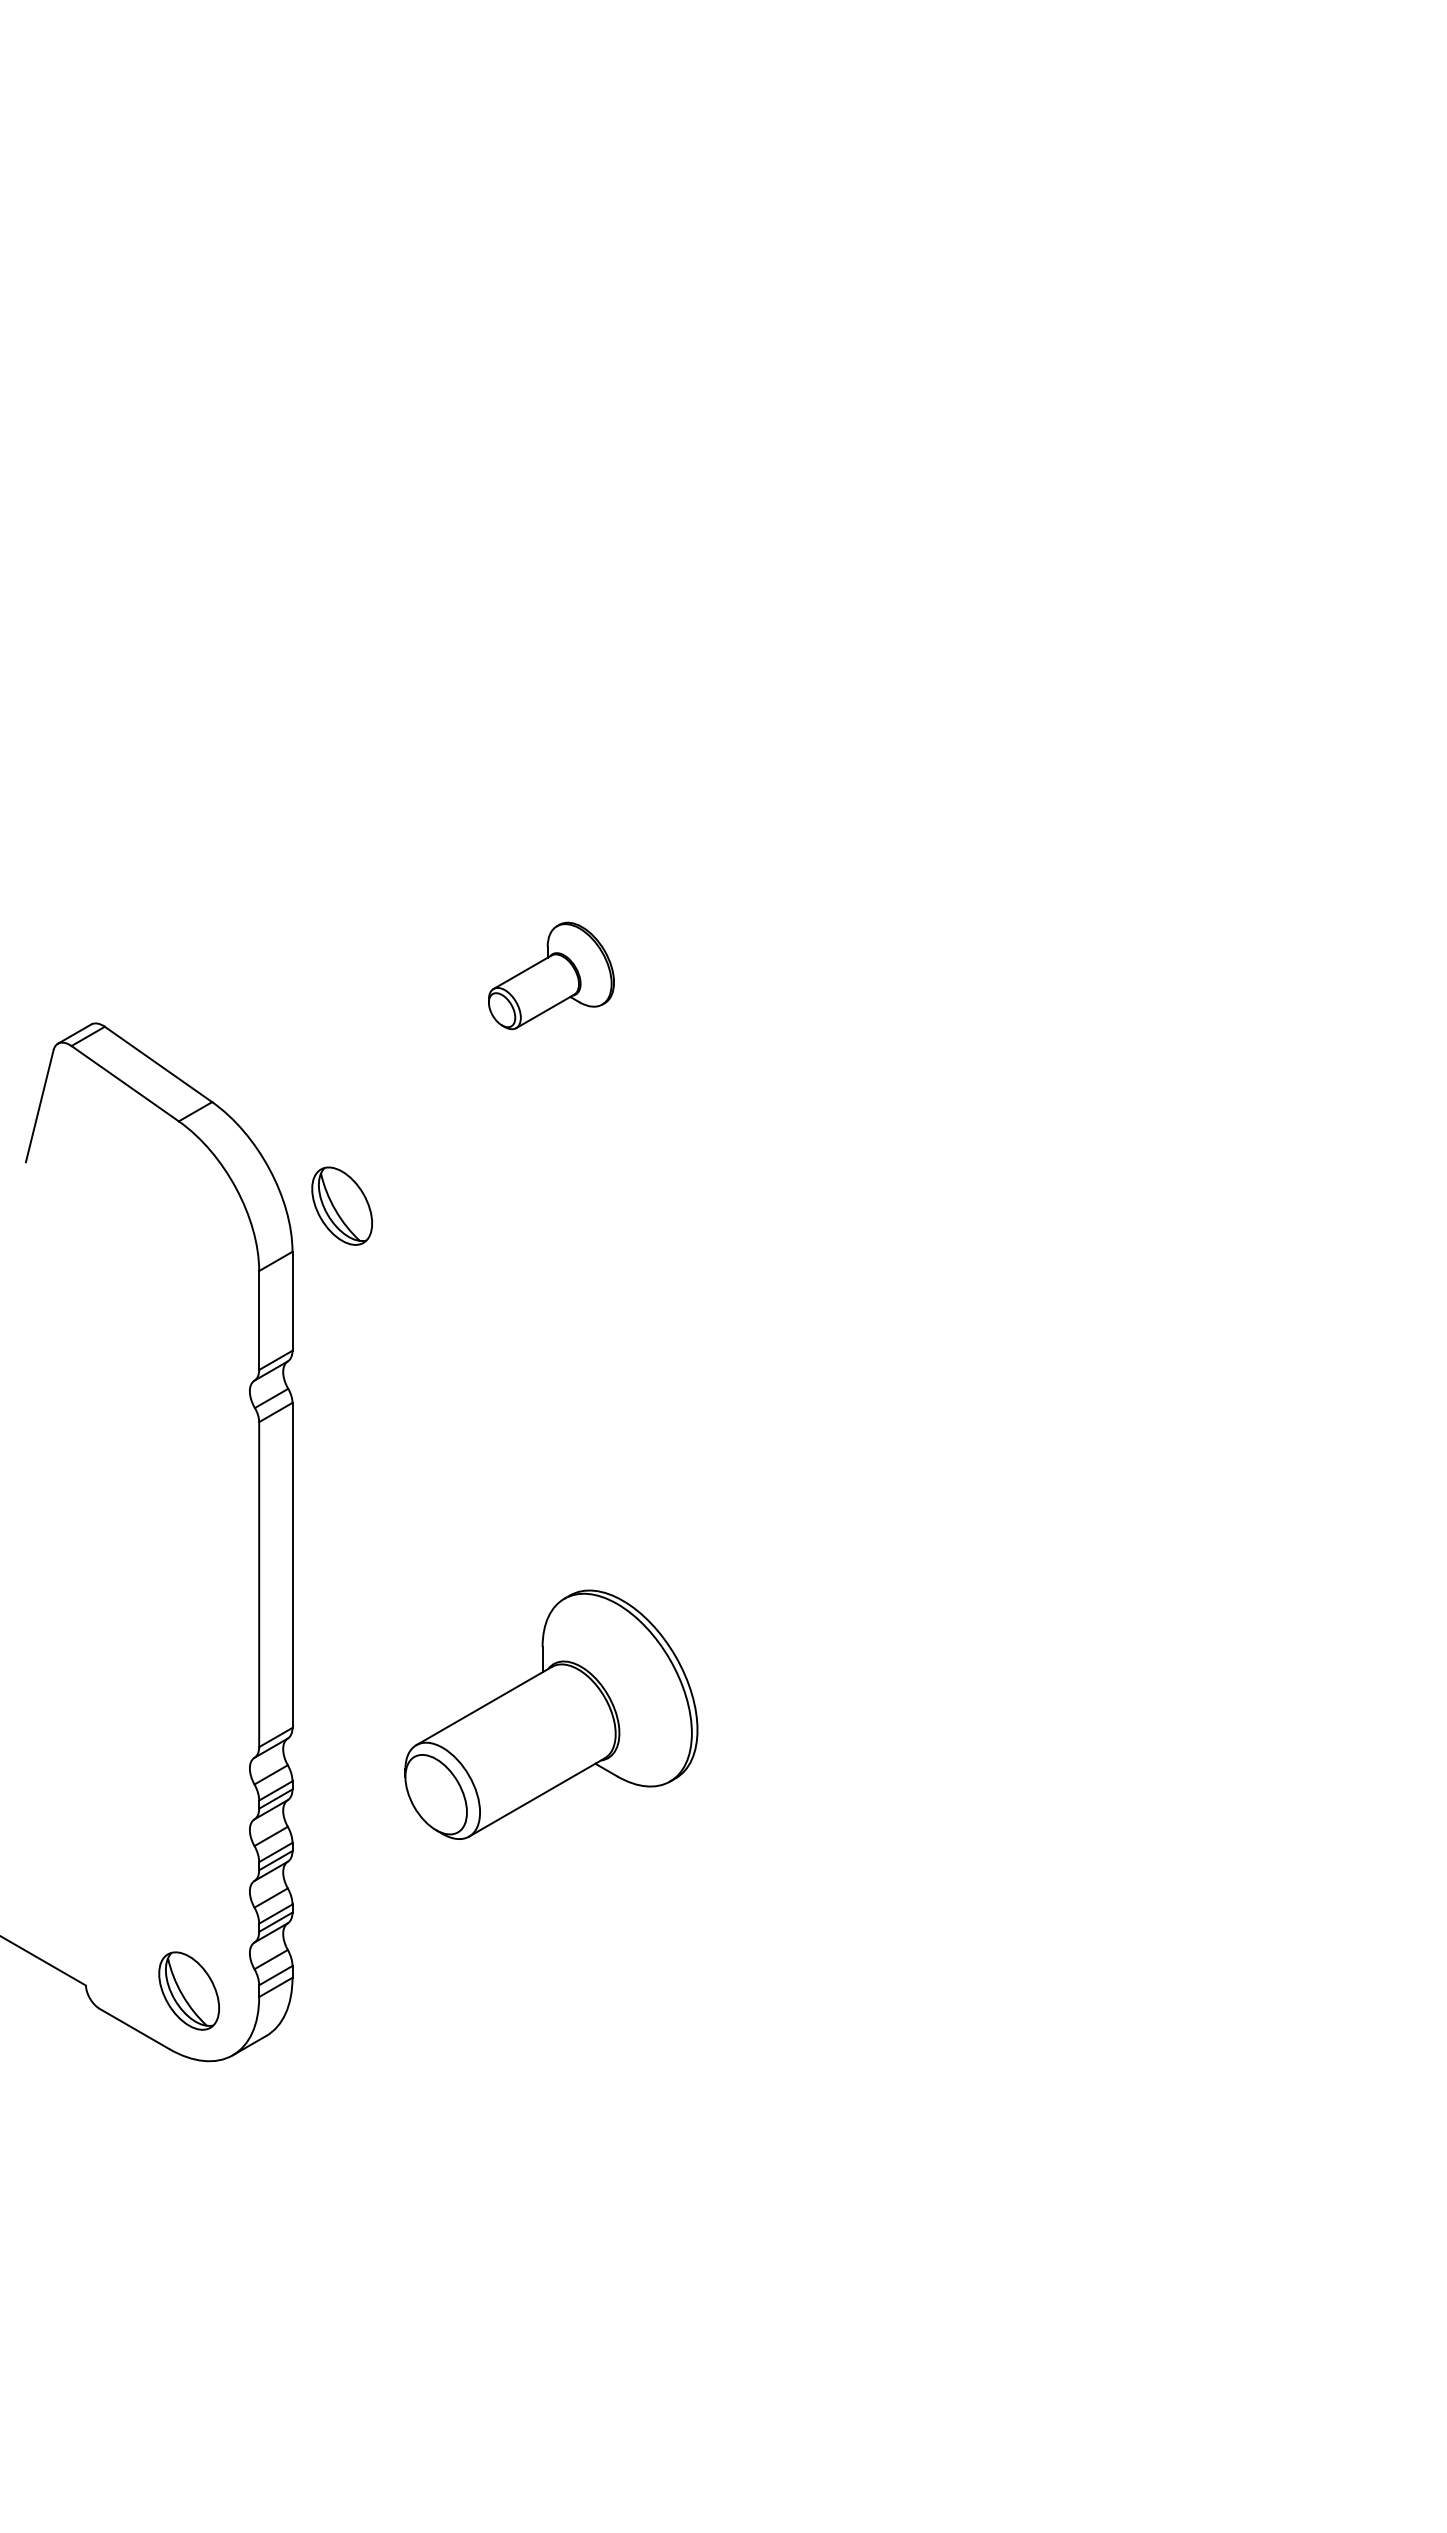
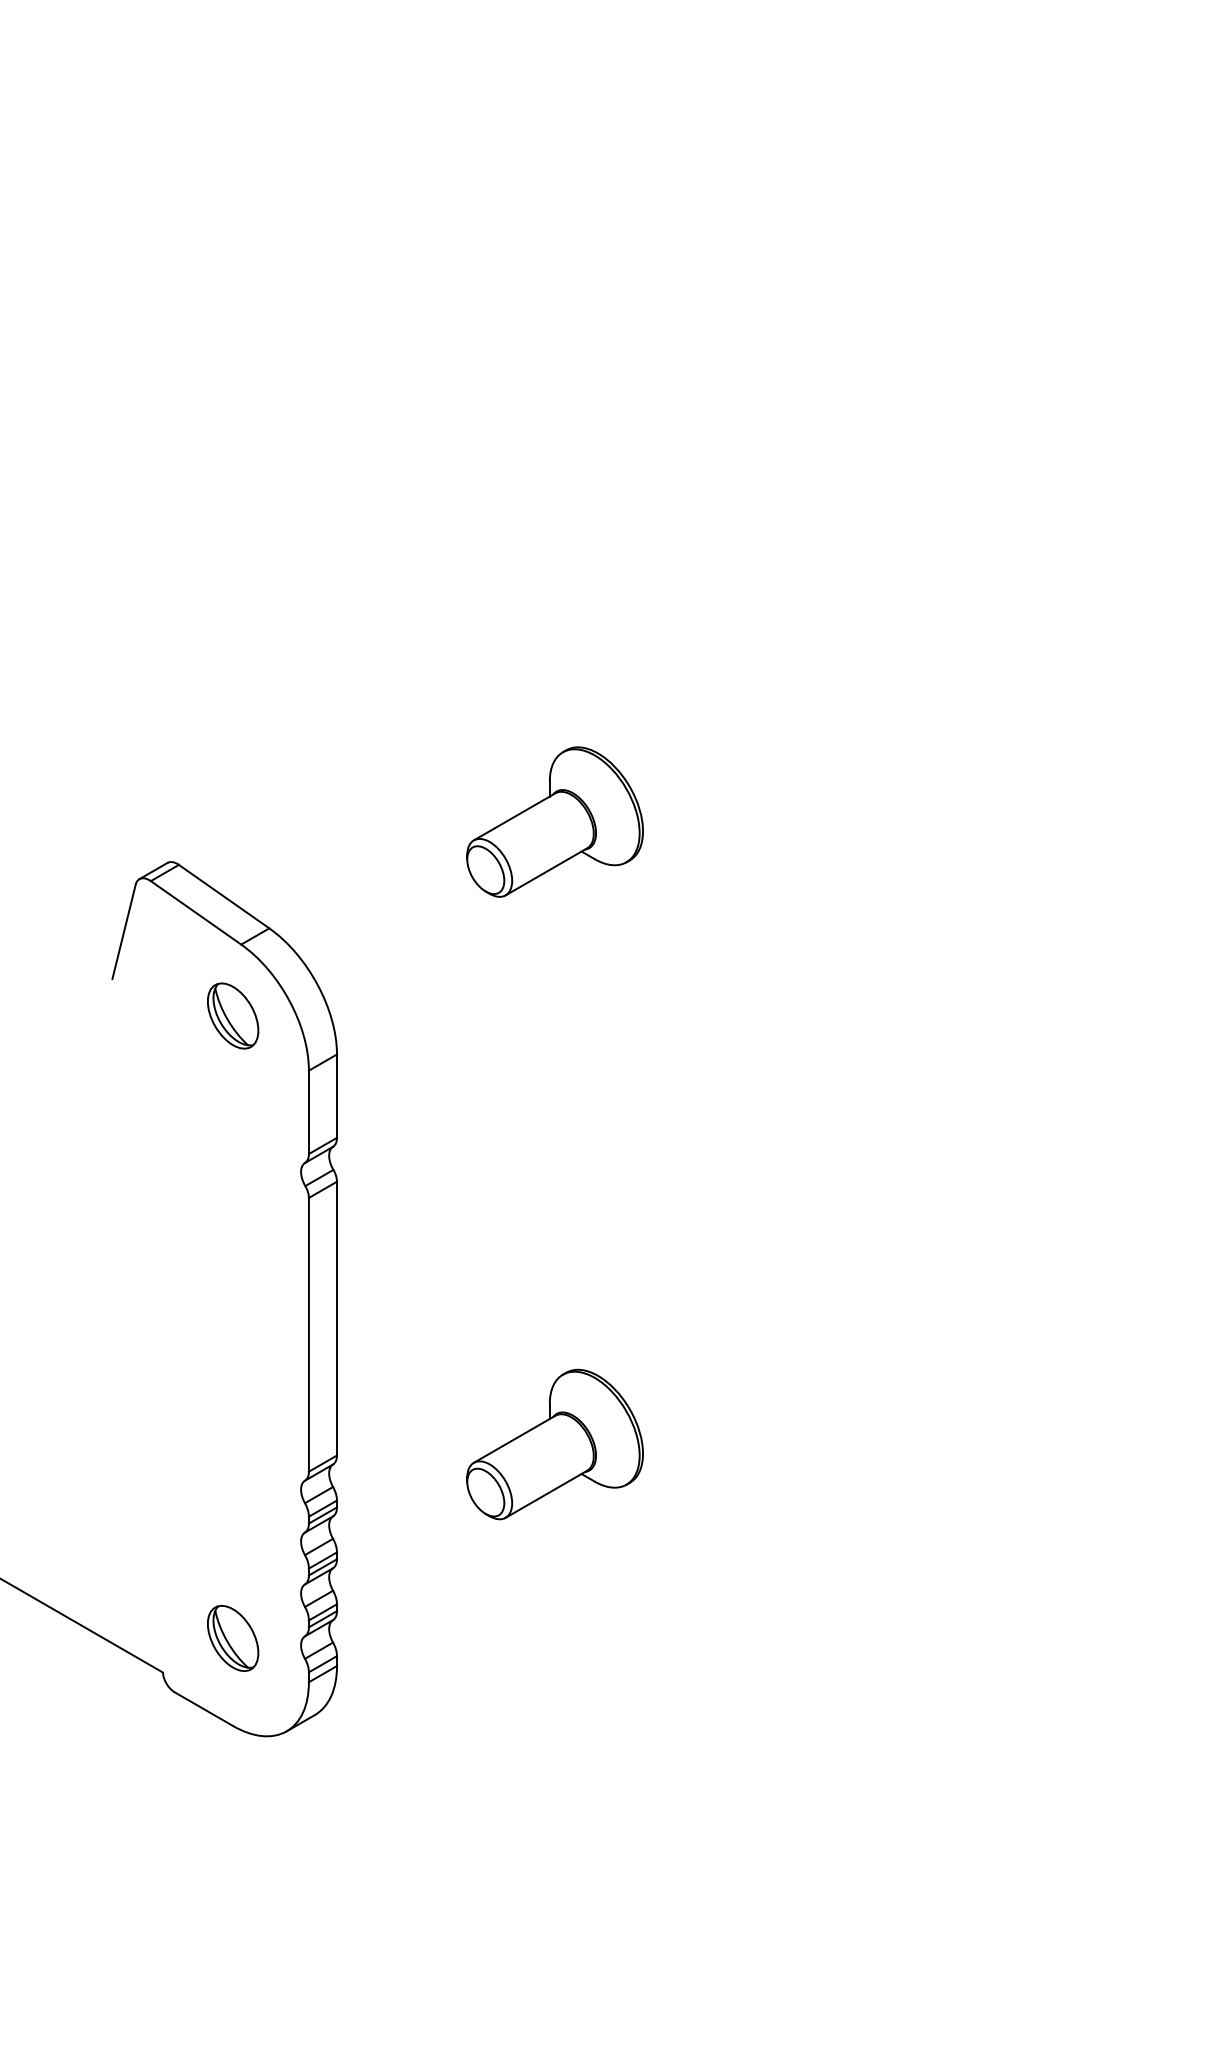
part: (551, 975) -> (555, 821), size x1.67
part: (341, 1205) -> (232, 1015), moved
part: (551, 1714) -> (555, 1444), size x0.71
part: (188, 1990) -> (232, 1637), moved

